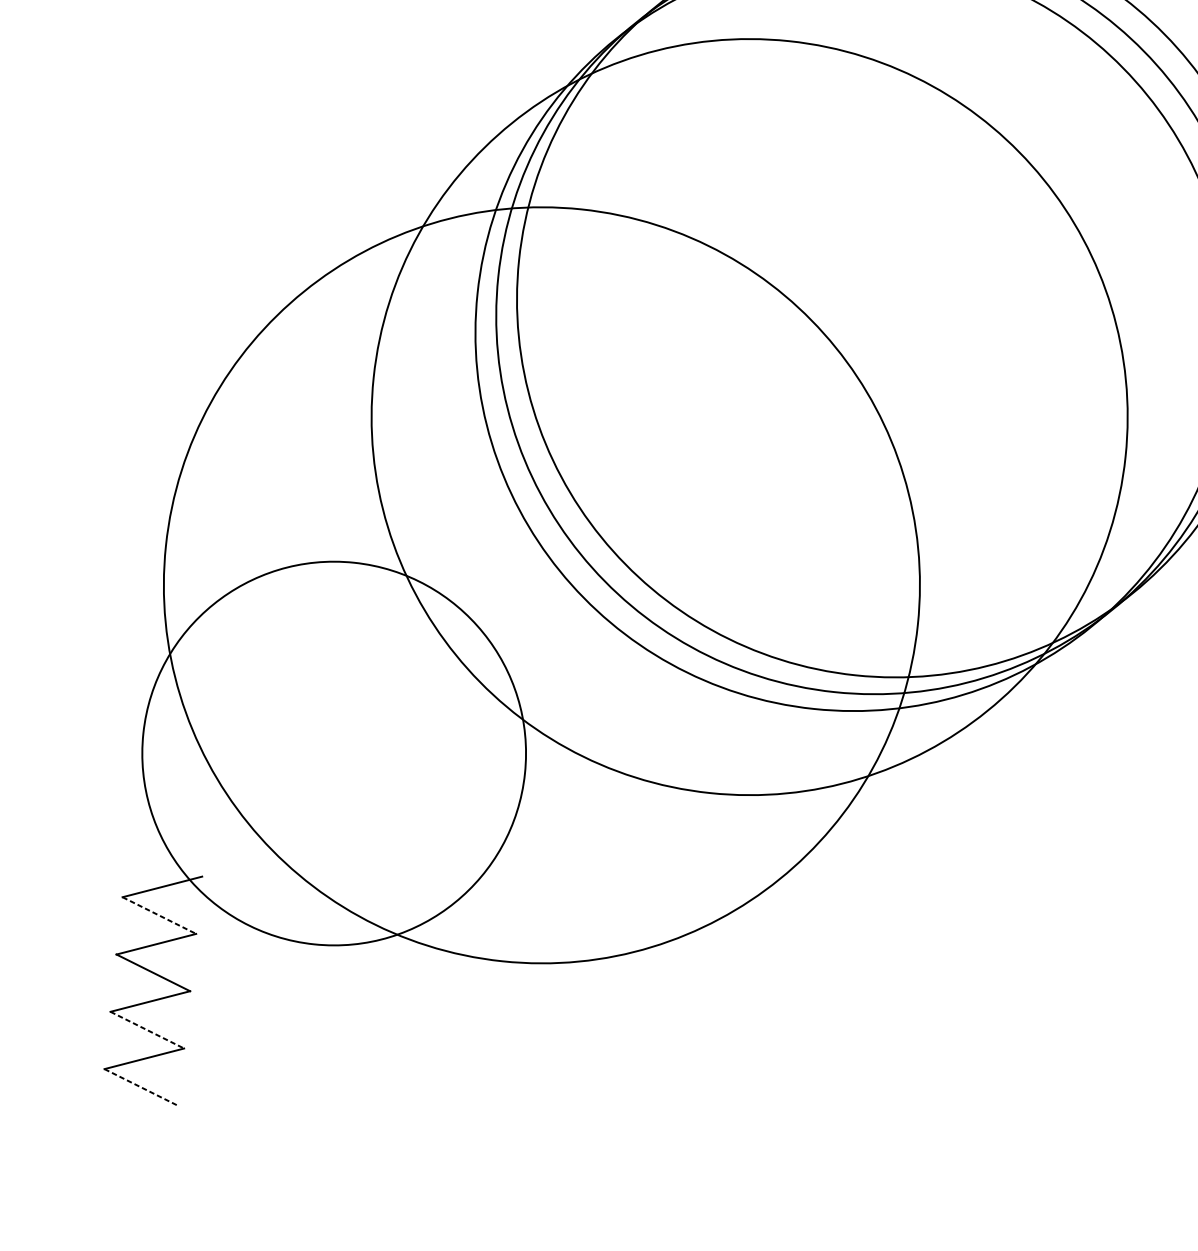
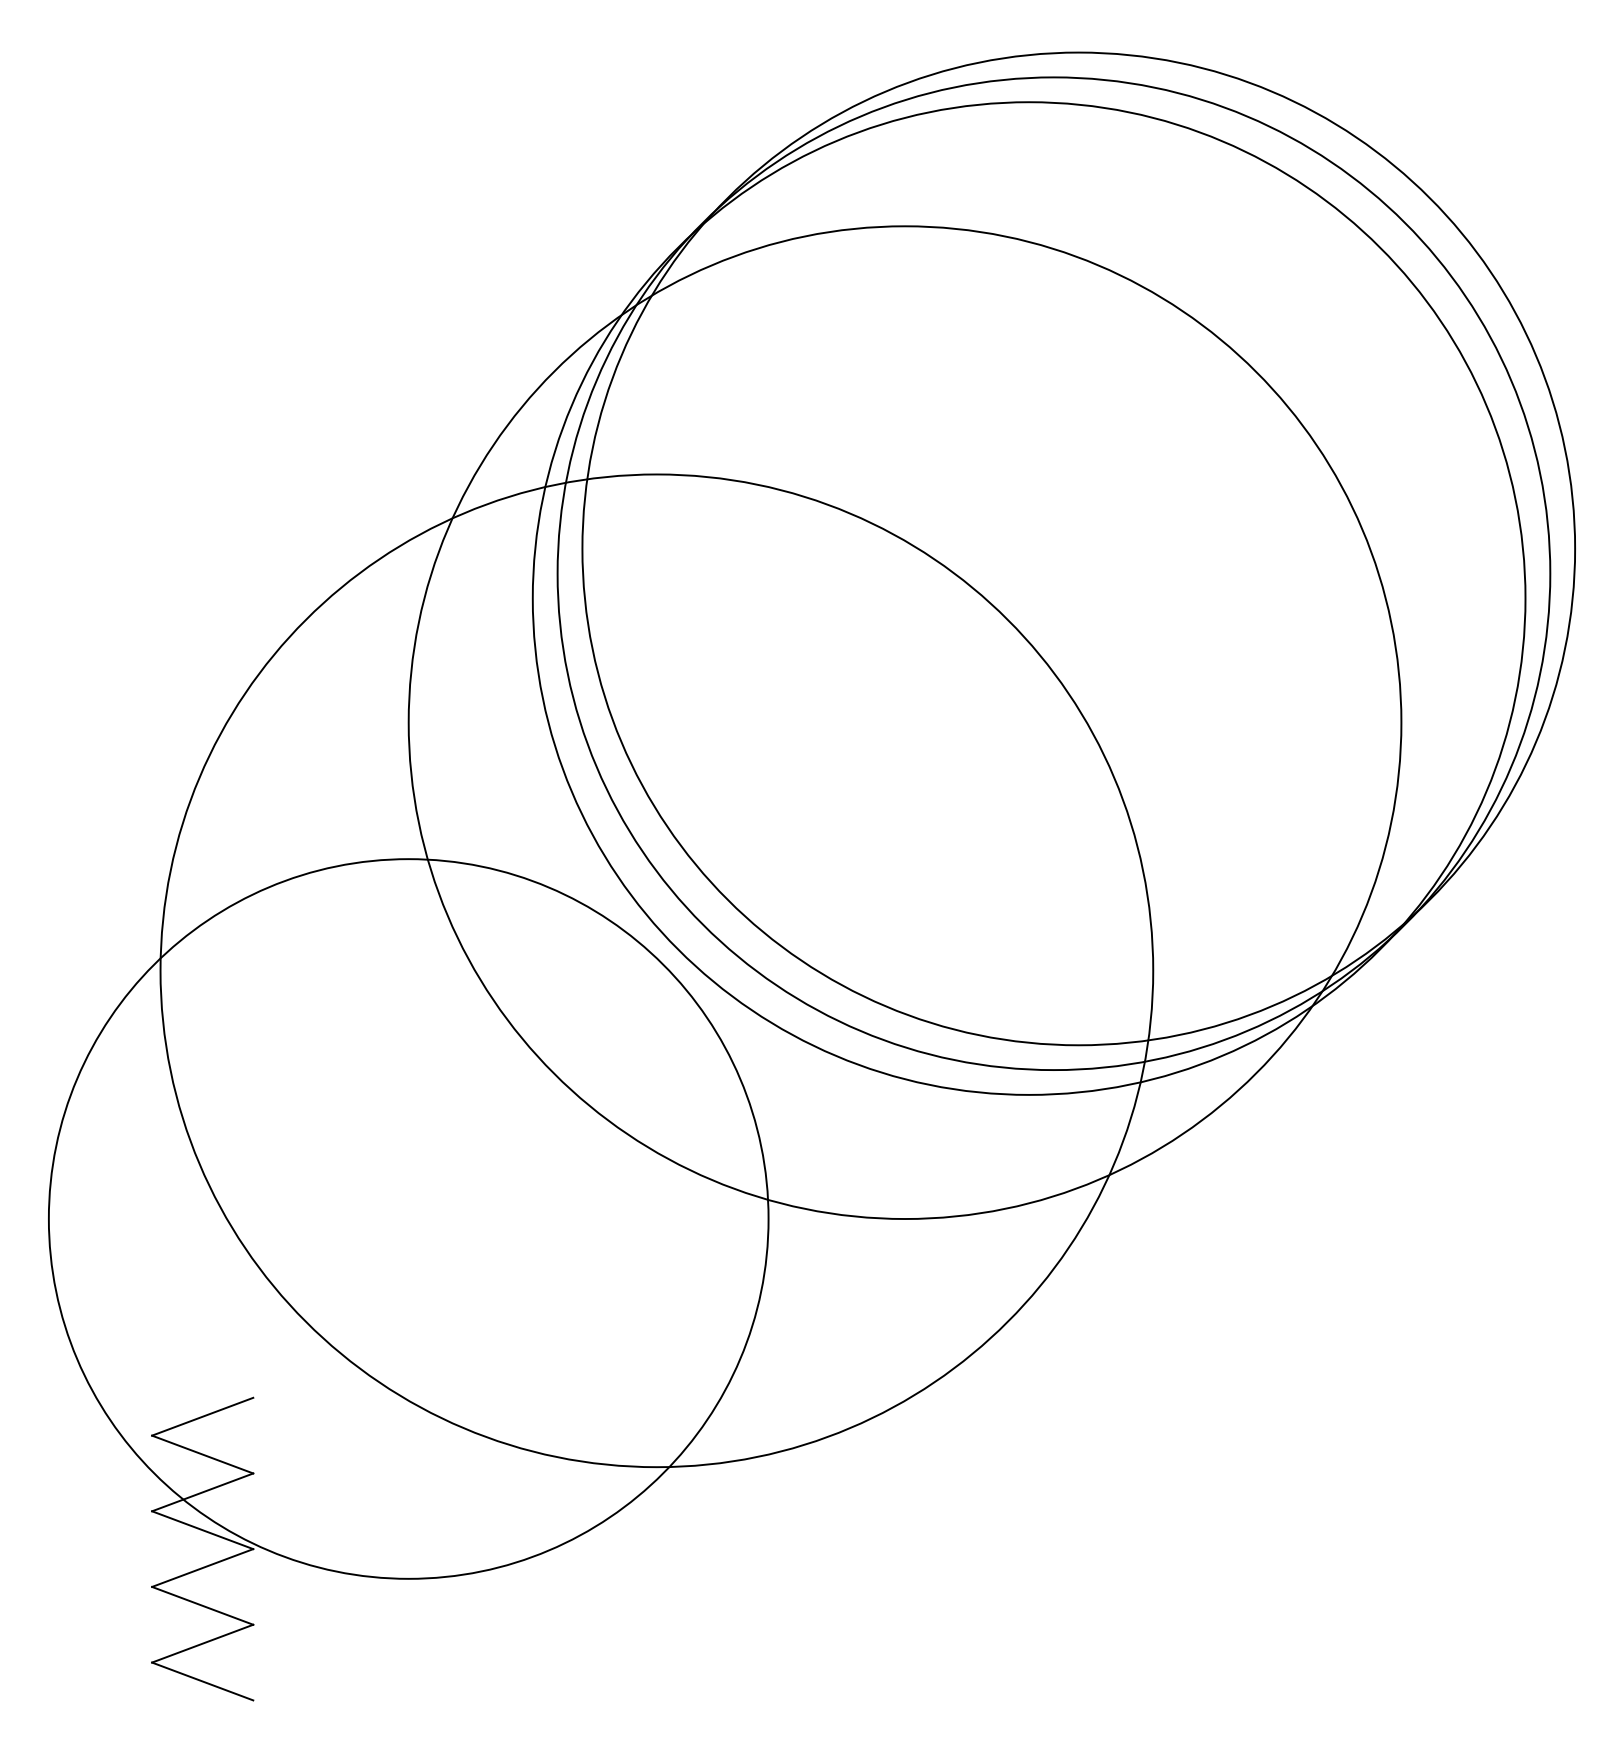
circle: (334, 753) -> (408, 1218), size x1.43
line: (160, 915) -> (203, 1454), dashed -> solid
line: (147, 1030) -> (203, 1606), dashed -> solid
line: (141, 1087) -> (203, 1681), dashed -> solid

